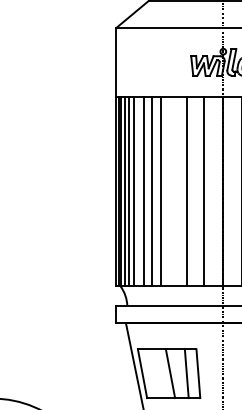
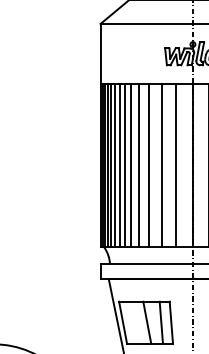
line: (138, 191) -> (119, 165), added
line: (173, 191) -> (149, 165), added

